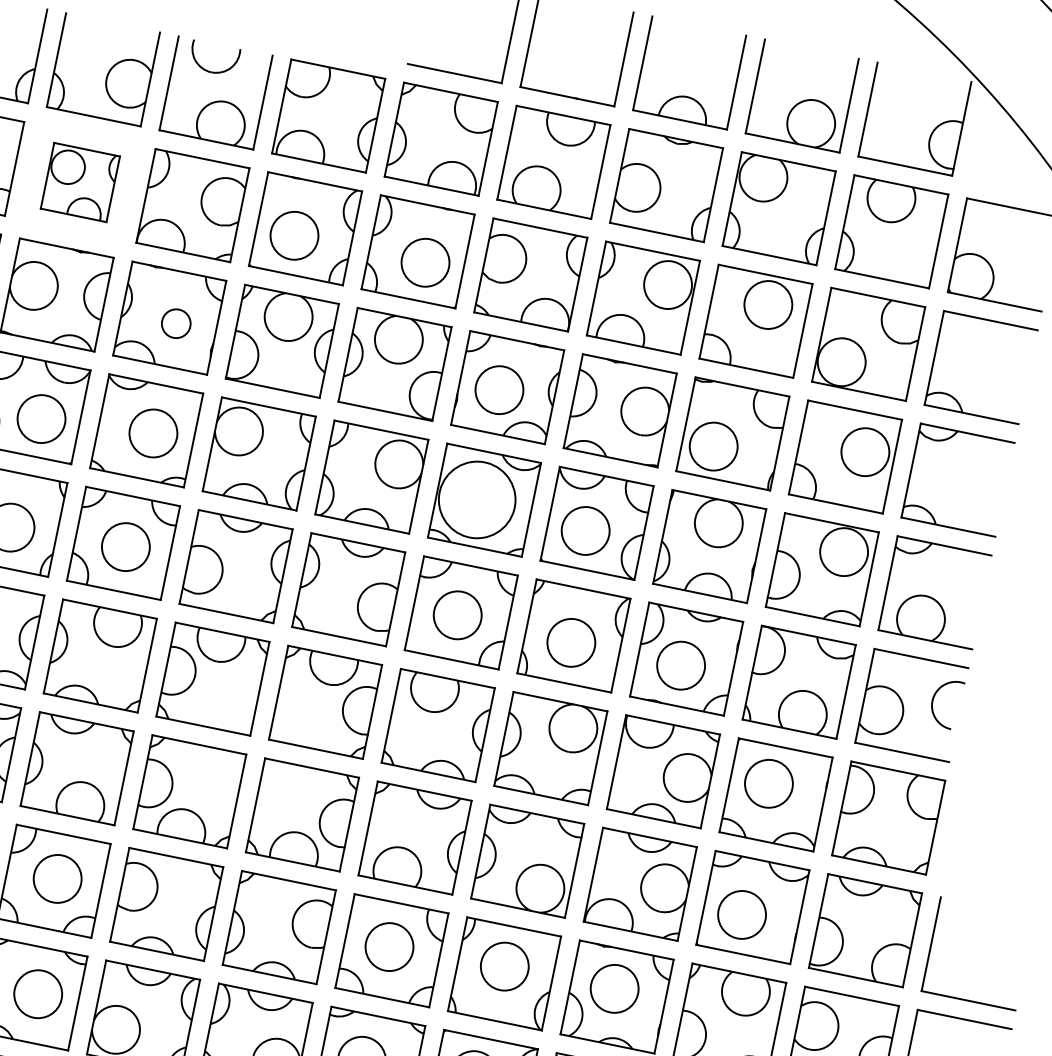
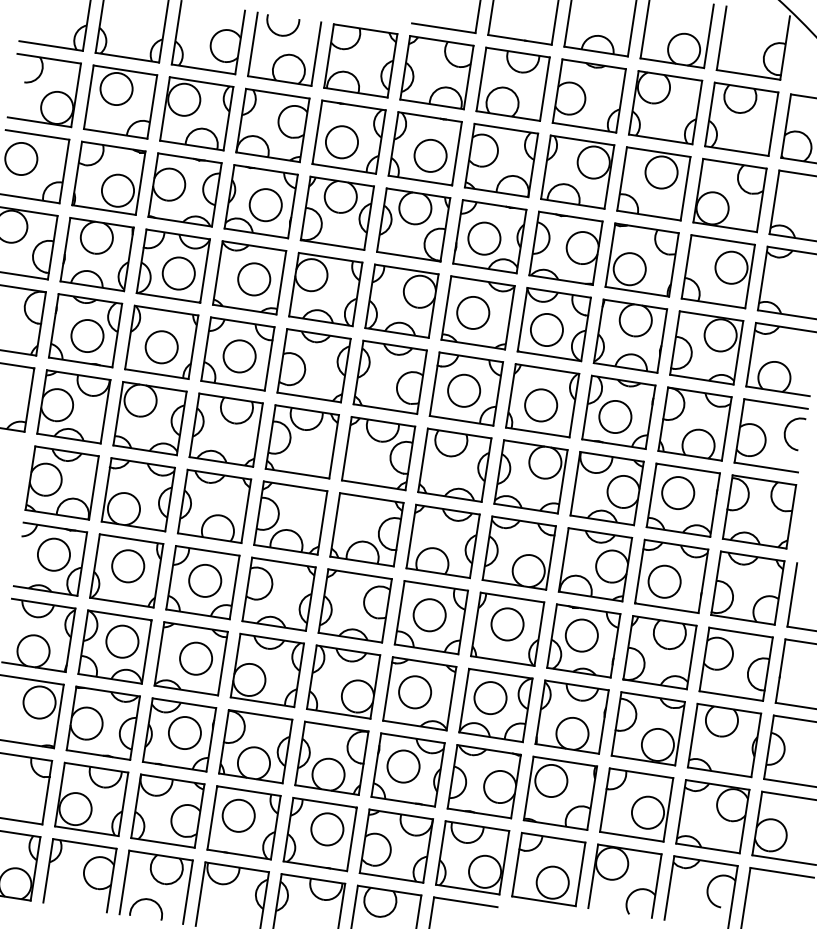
part: (79, 181) -> (196, 113), size x1.43
circle: (175, 324) -> (265, 205), size x1.67
circle: (477, 499) -> (473, 312), size x0.62

